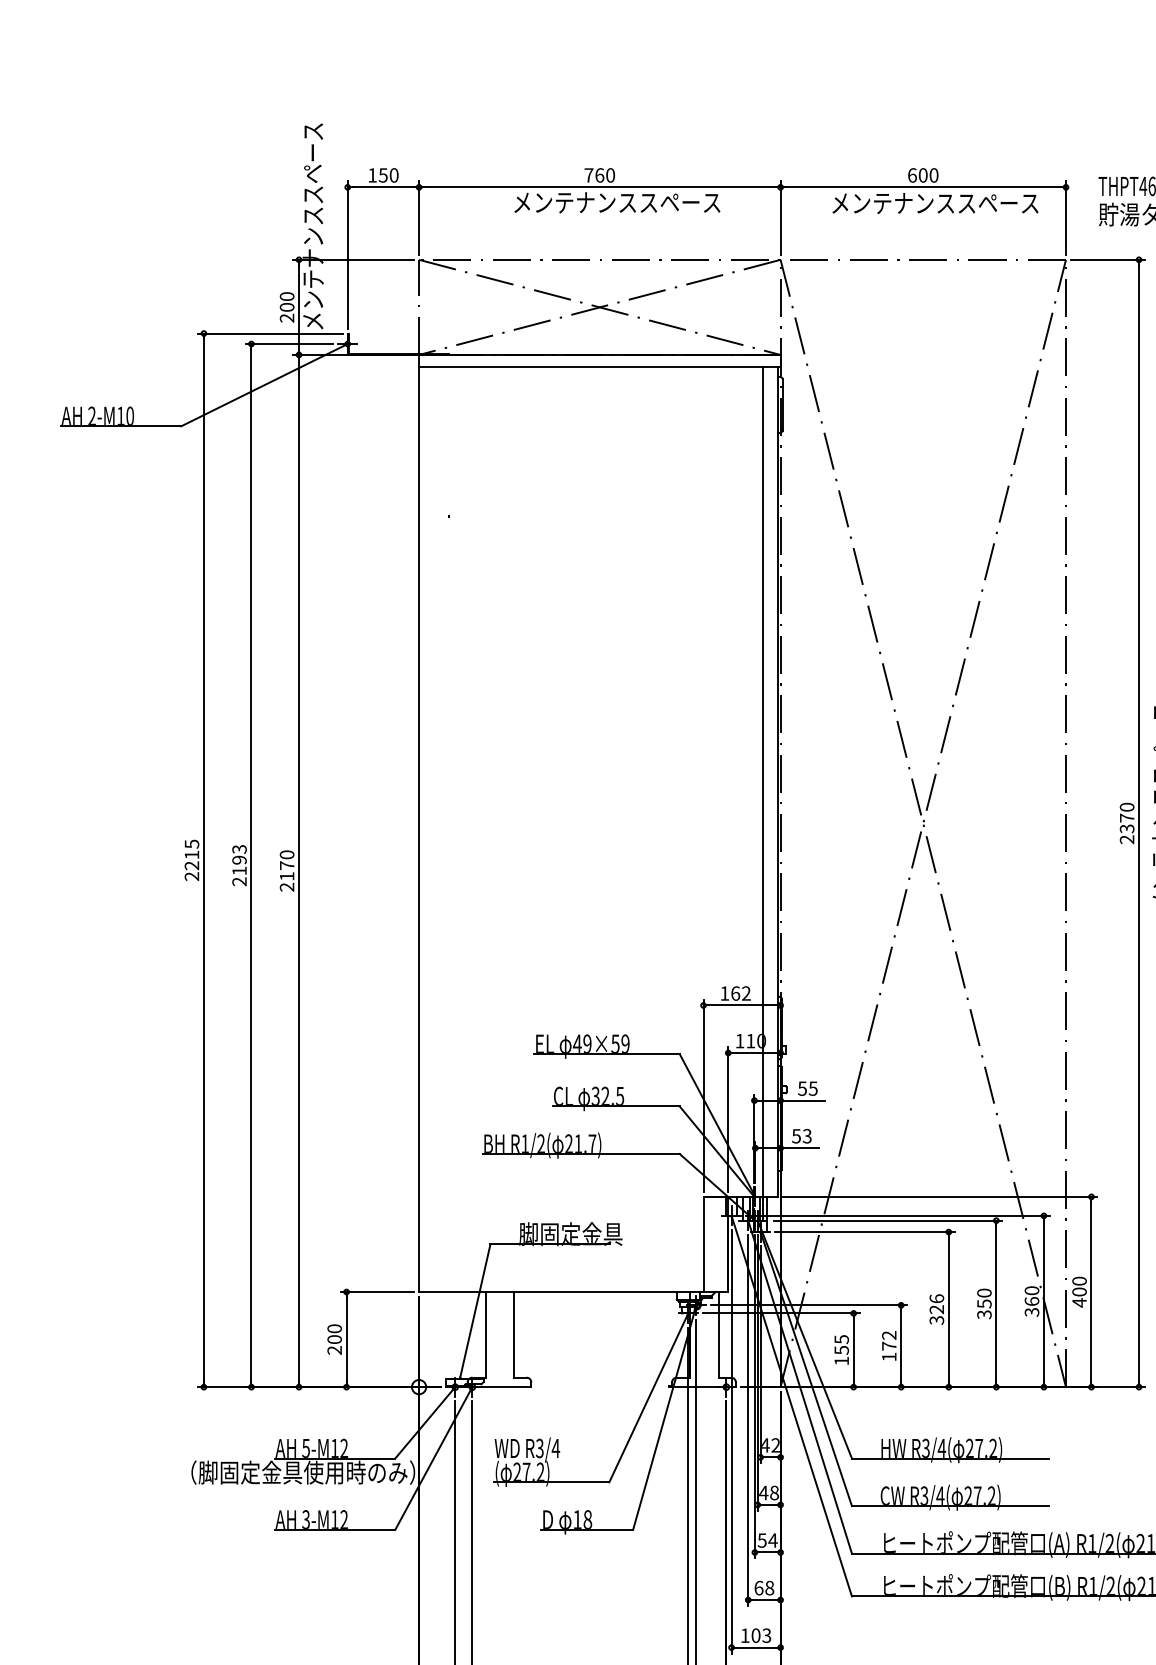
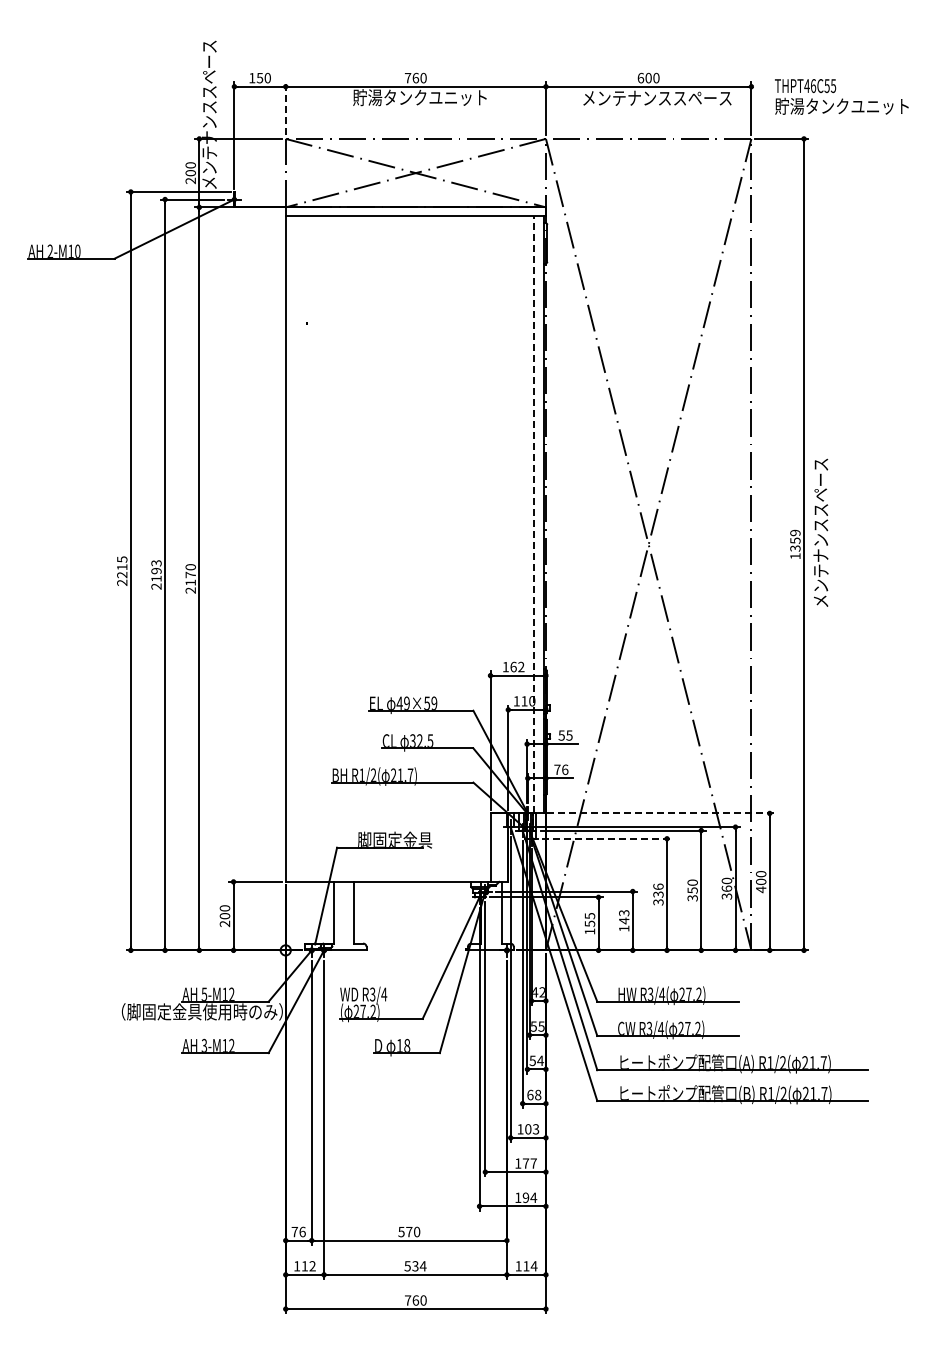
text: (616, 202) -> (427, 97), メンテナンススペース -> 貯湯タンクユニット
line: (418, 217) -> (285, 108), solid -> dashed
line: (763, 781) -> (533, 514), solid -> dashed
text: (1127, 823) -> (795, 544), 2370 -> 1359
text: (802, 1135) -> (561, 769), 53 -> 76
line: (941, 1196) -> (661, 813), solid -> dashed
line: (864, 1231) -> (606, 838), solid -> dashed
text: (936, 1309) -> (658, 894), 326 -> 336
text: (889, 1341) -> (624, 917), 172 -> 143
text: (768, 1492) -> (537, 1026), 48 -> 55

